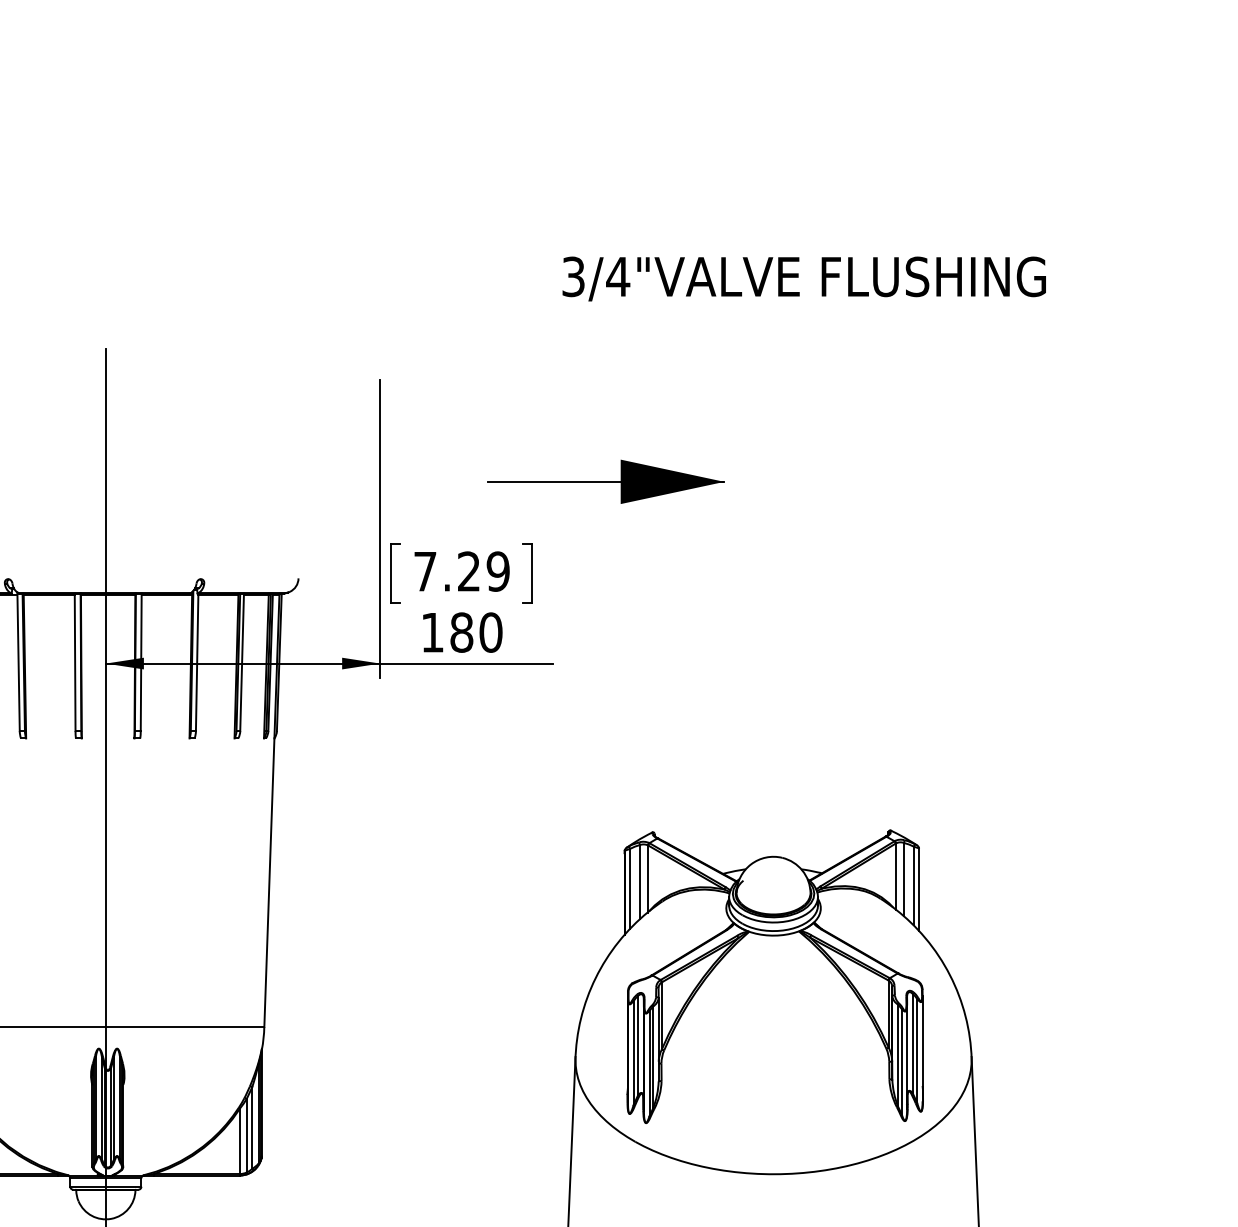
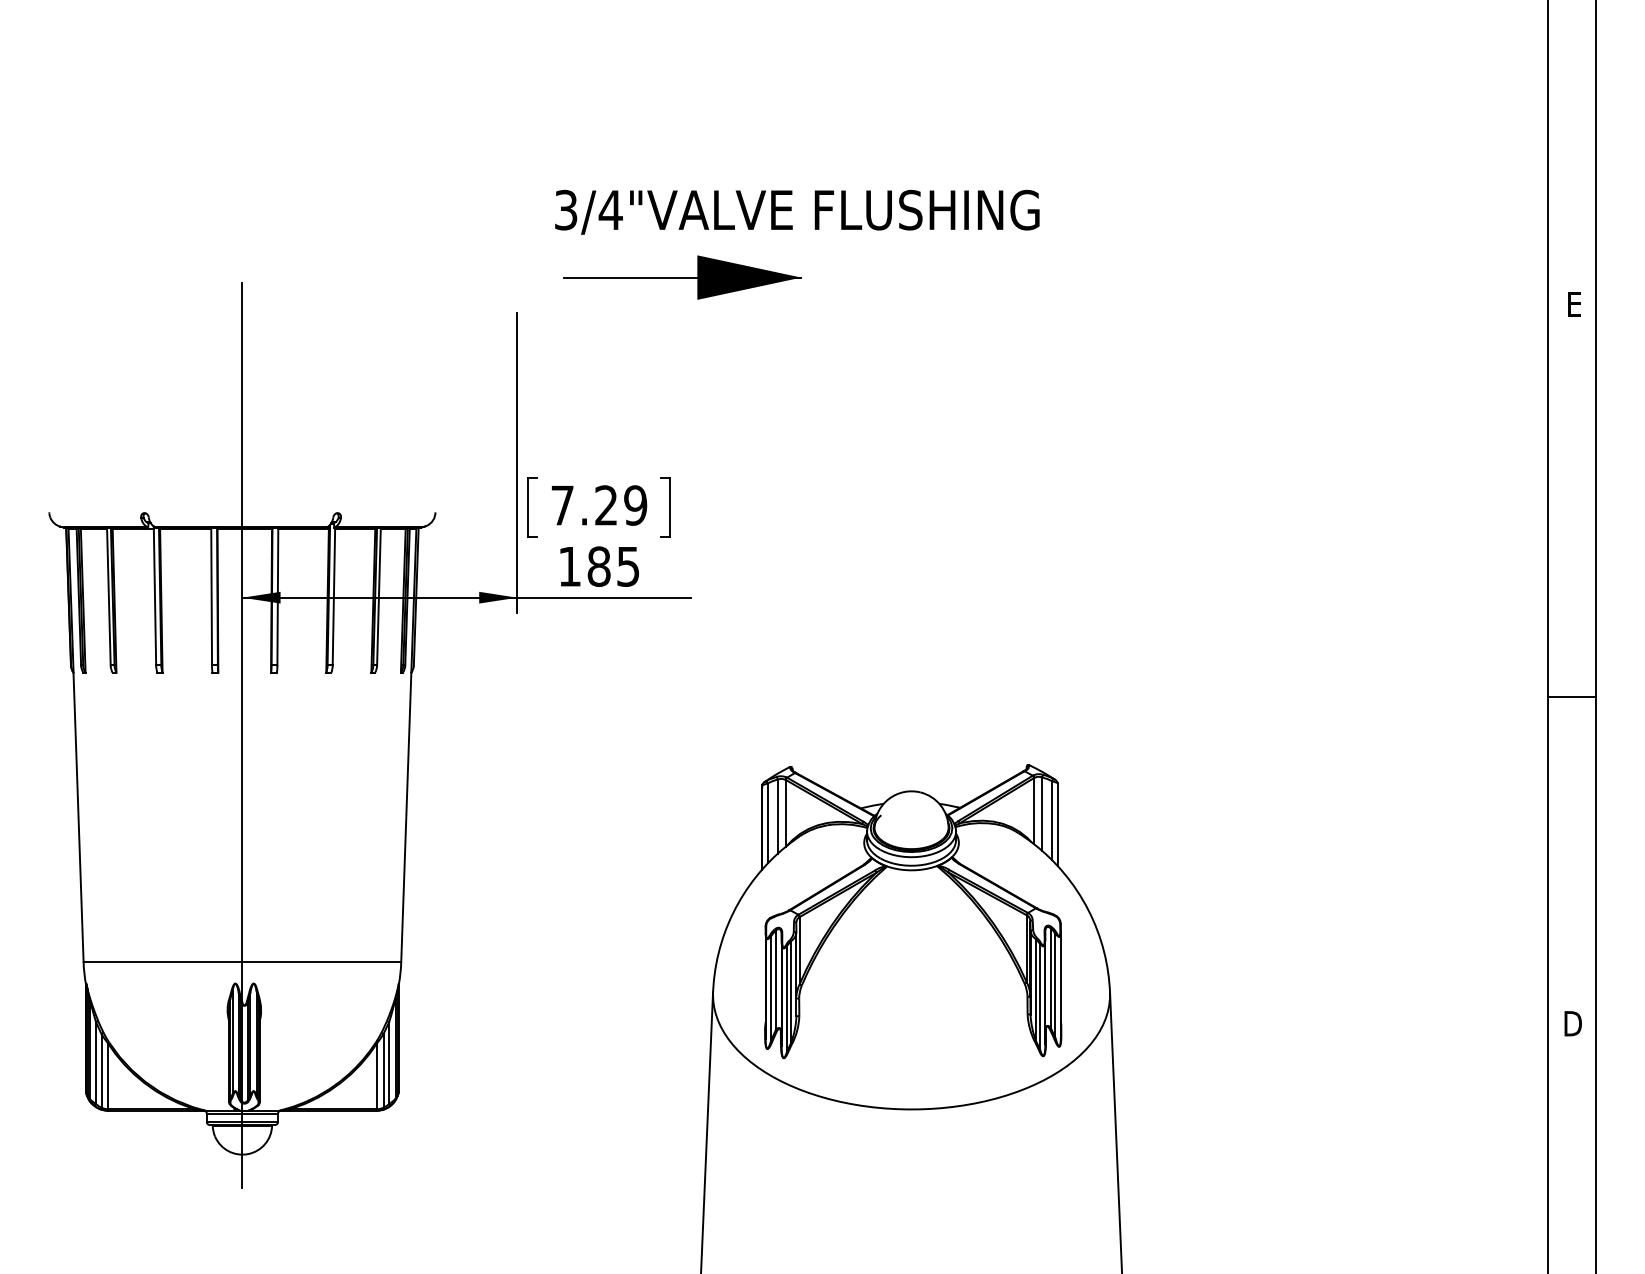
text: (804, 278) -> (797, 211), moved
part: (605, 481) -> (682, 277), moved
text: (491, 632) -> (628, 566), 180 -> 185

